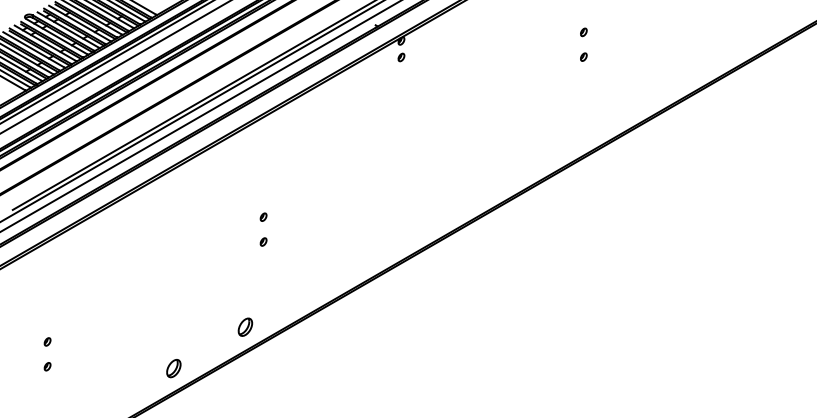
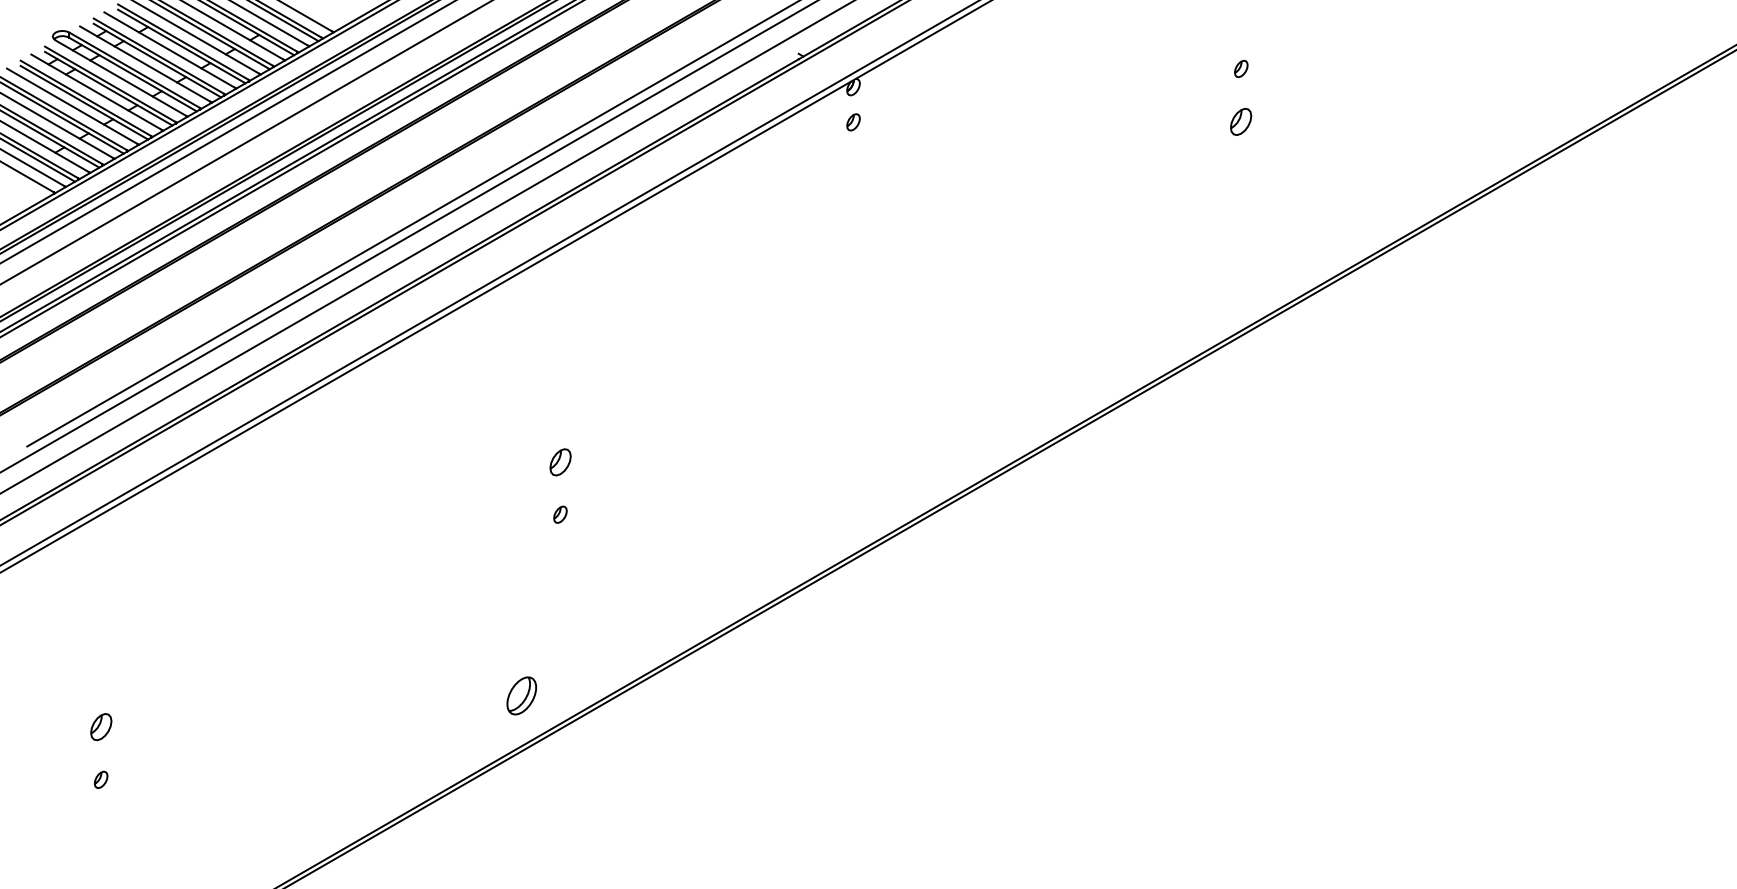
part: (583, 56) -> (1240, 120), size x1.6
part: (263, 216) -> (560, 460), size x1.6
part: (47, 341) -> (100, 726), size x1.6
part: (173, 368) -> (368, 783), removed

